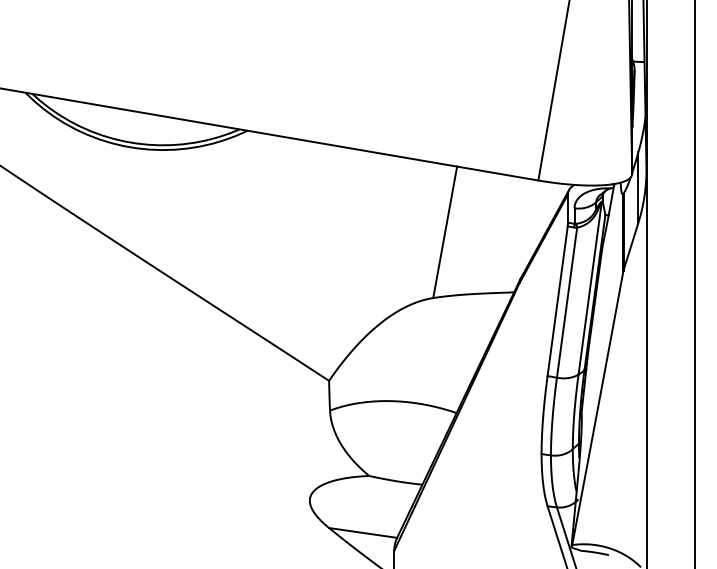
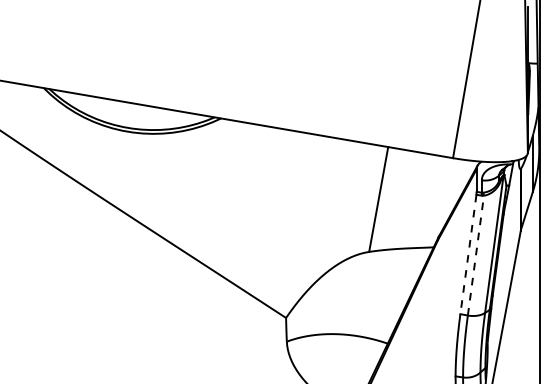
line: (557, 301) -> (468, 254), solid -> dashed
line: (567, 302) -> (476, 255), solid -> dashed

